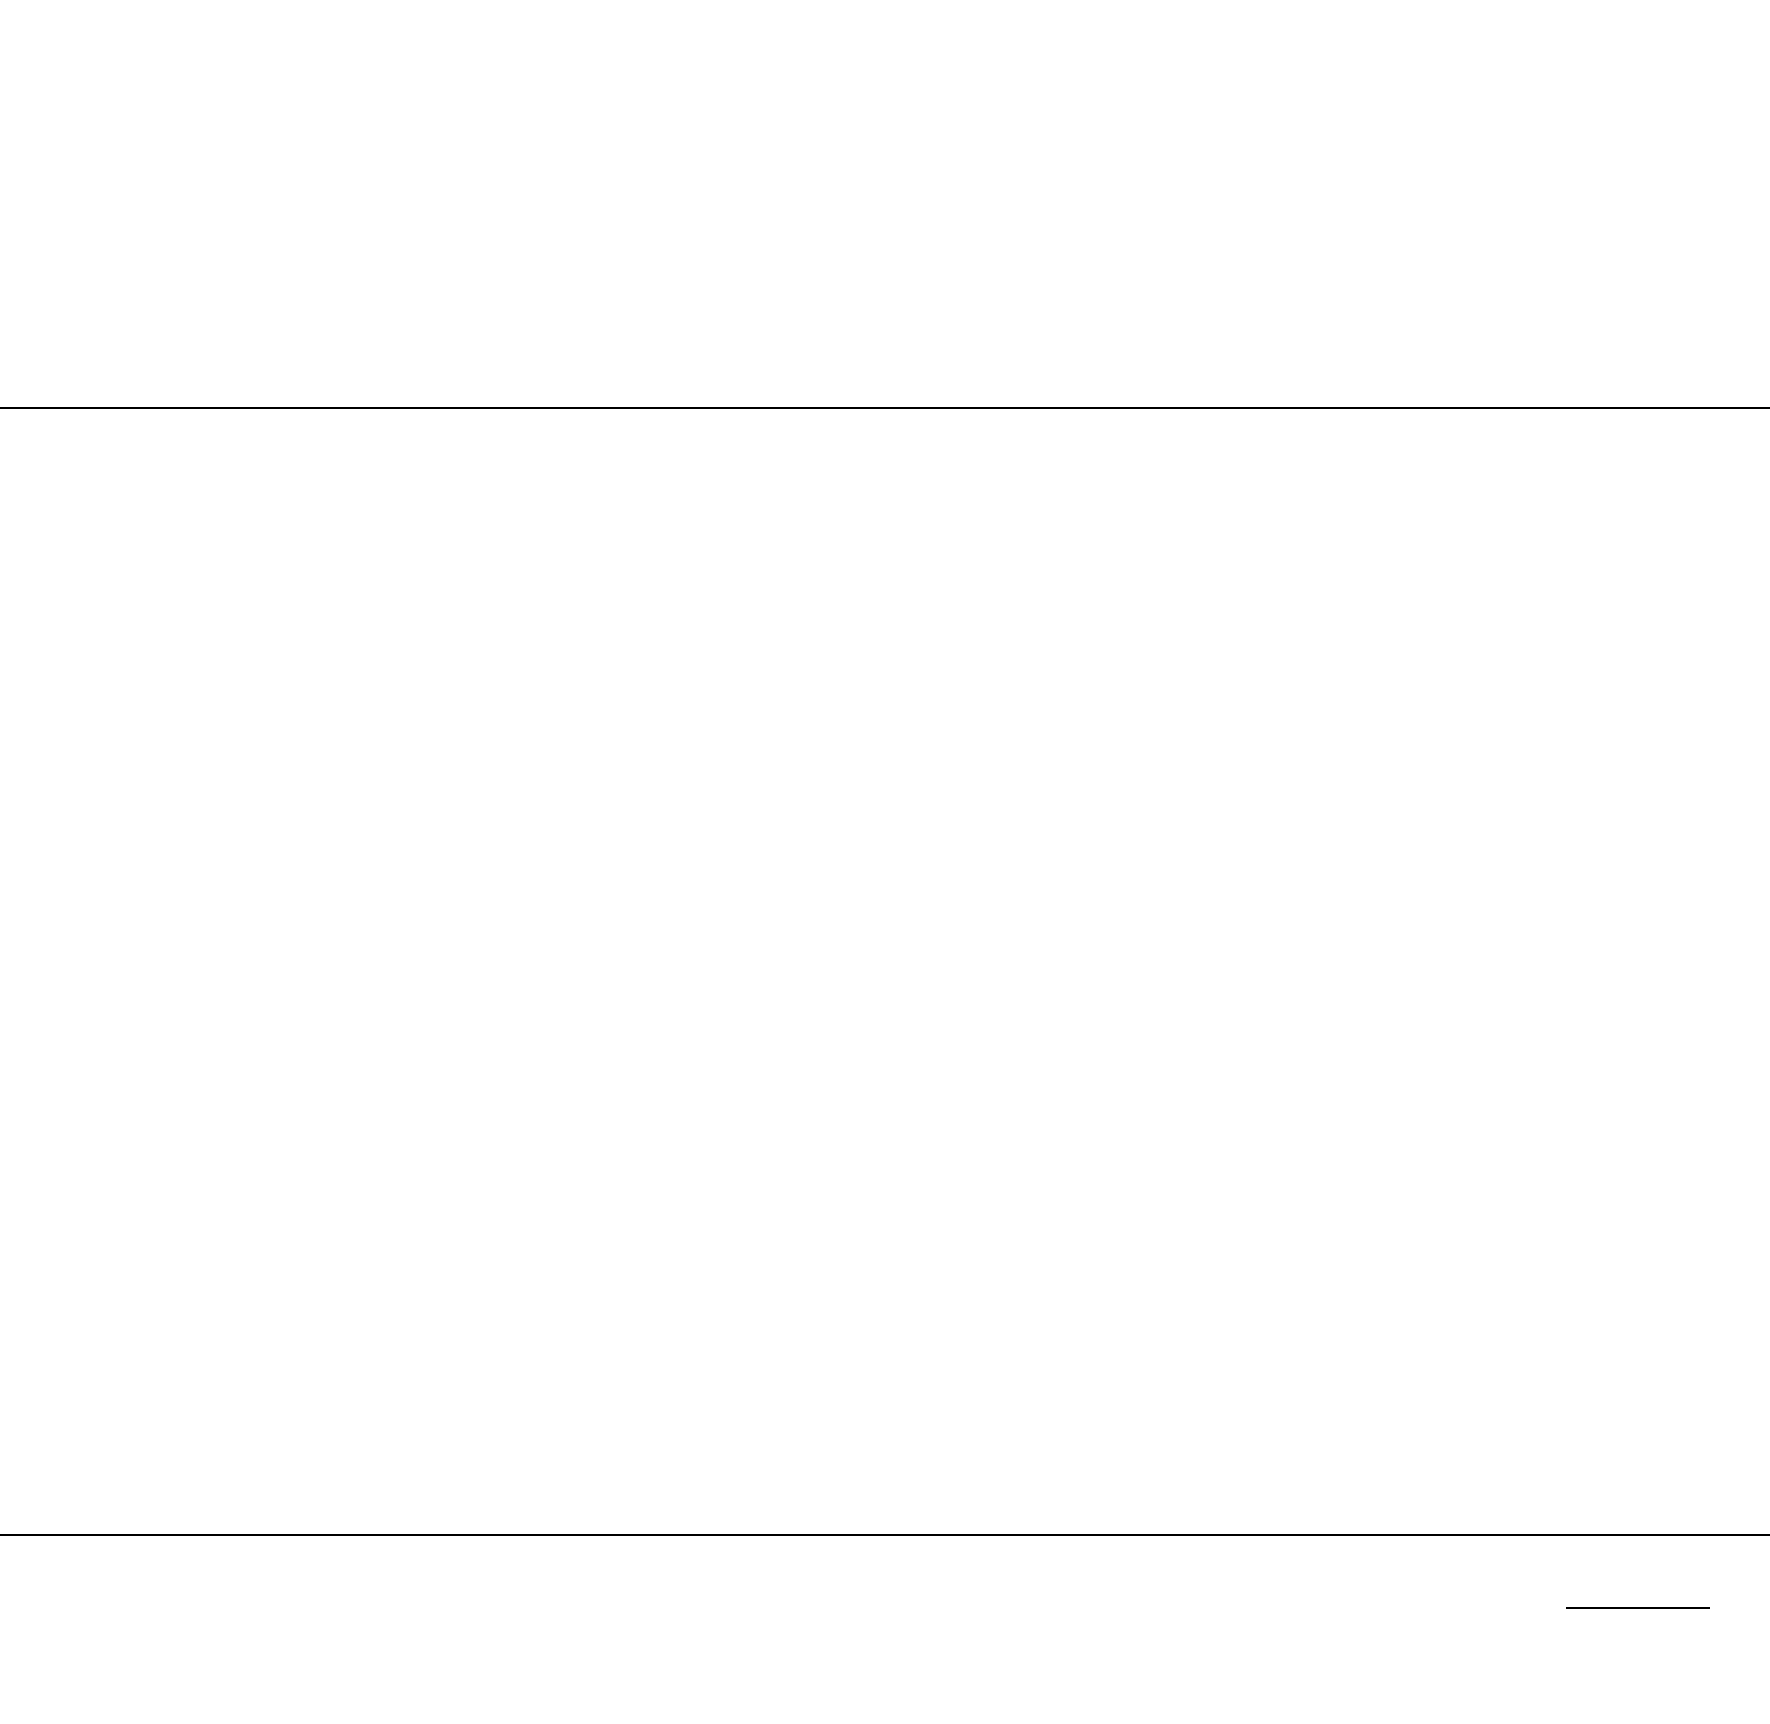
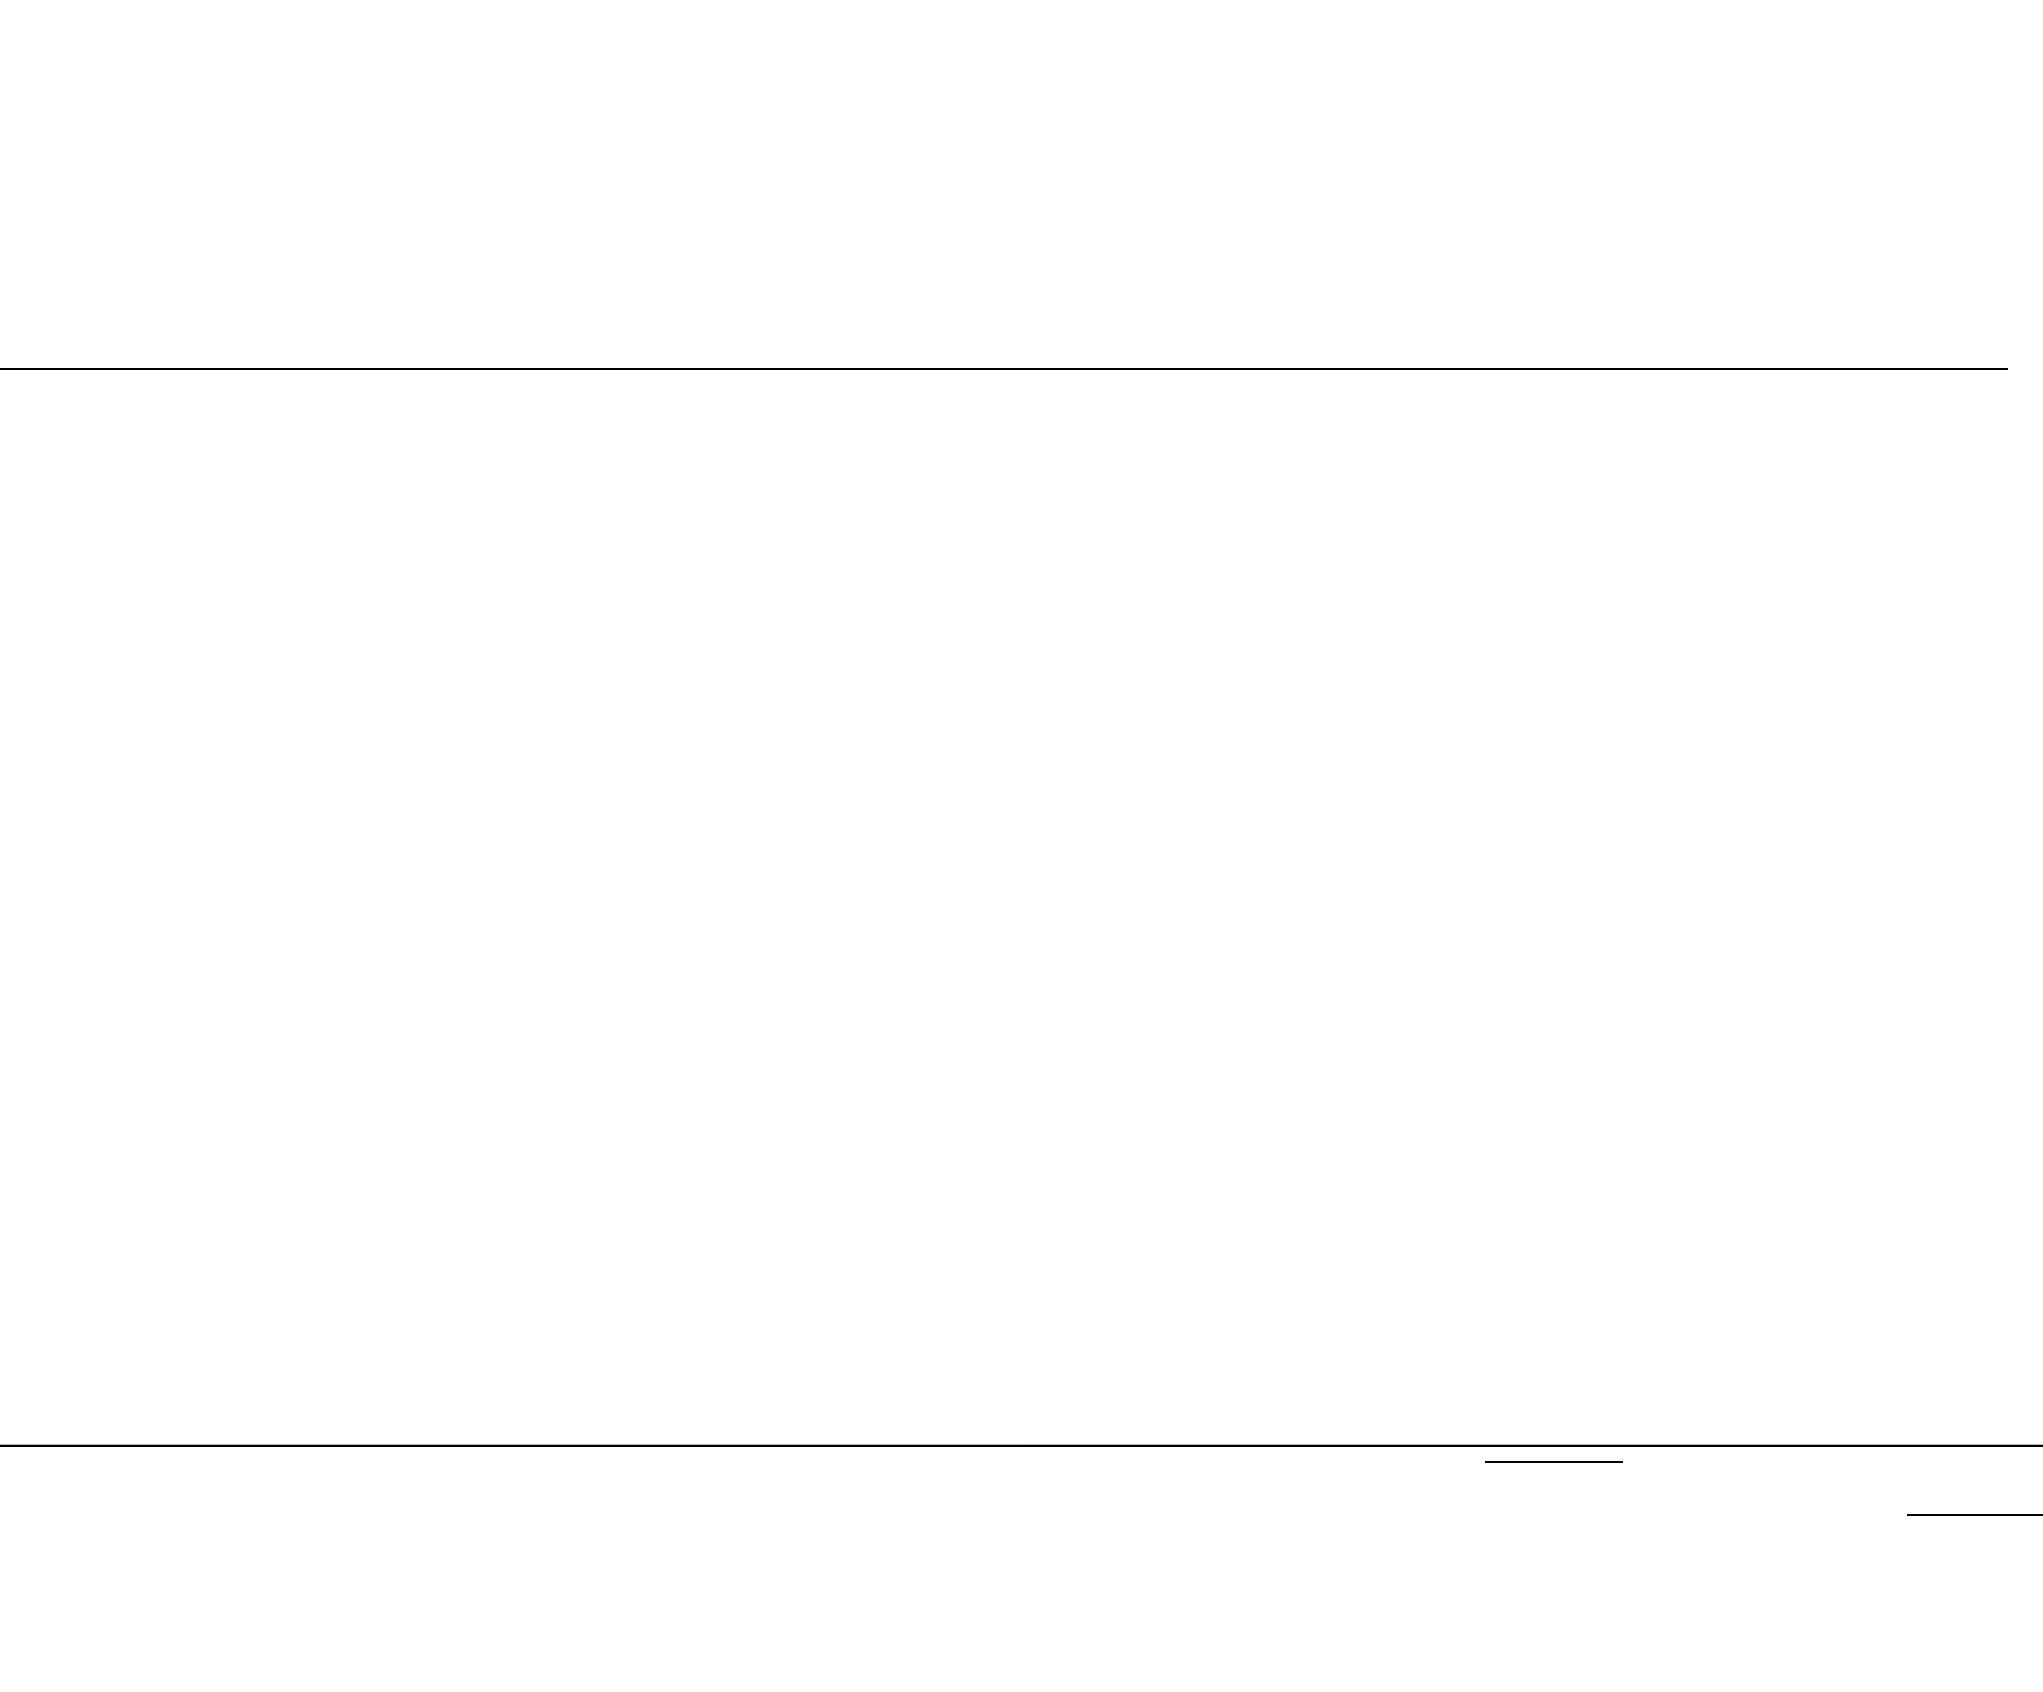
line: (1637, 1606) -> (1553, 1461), moved

